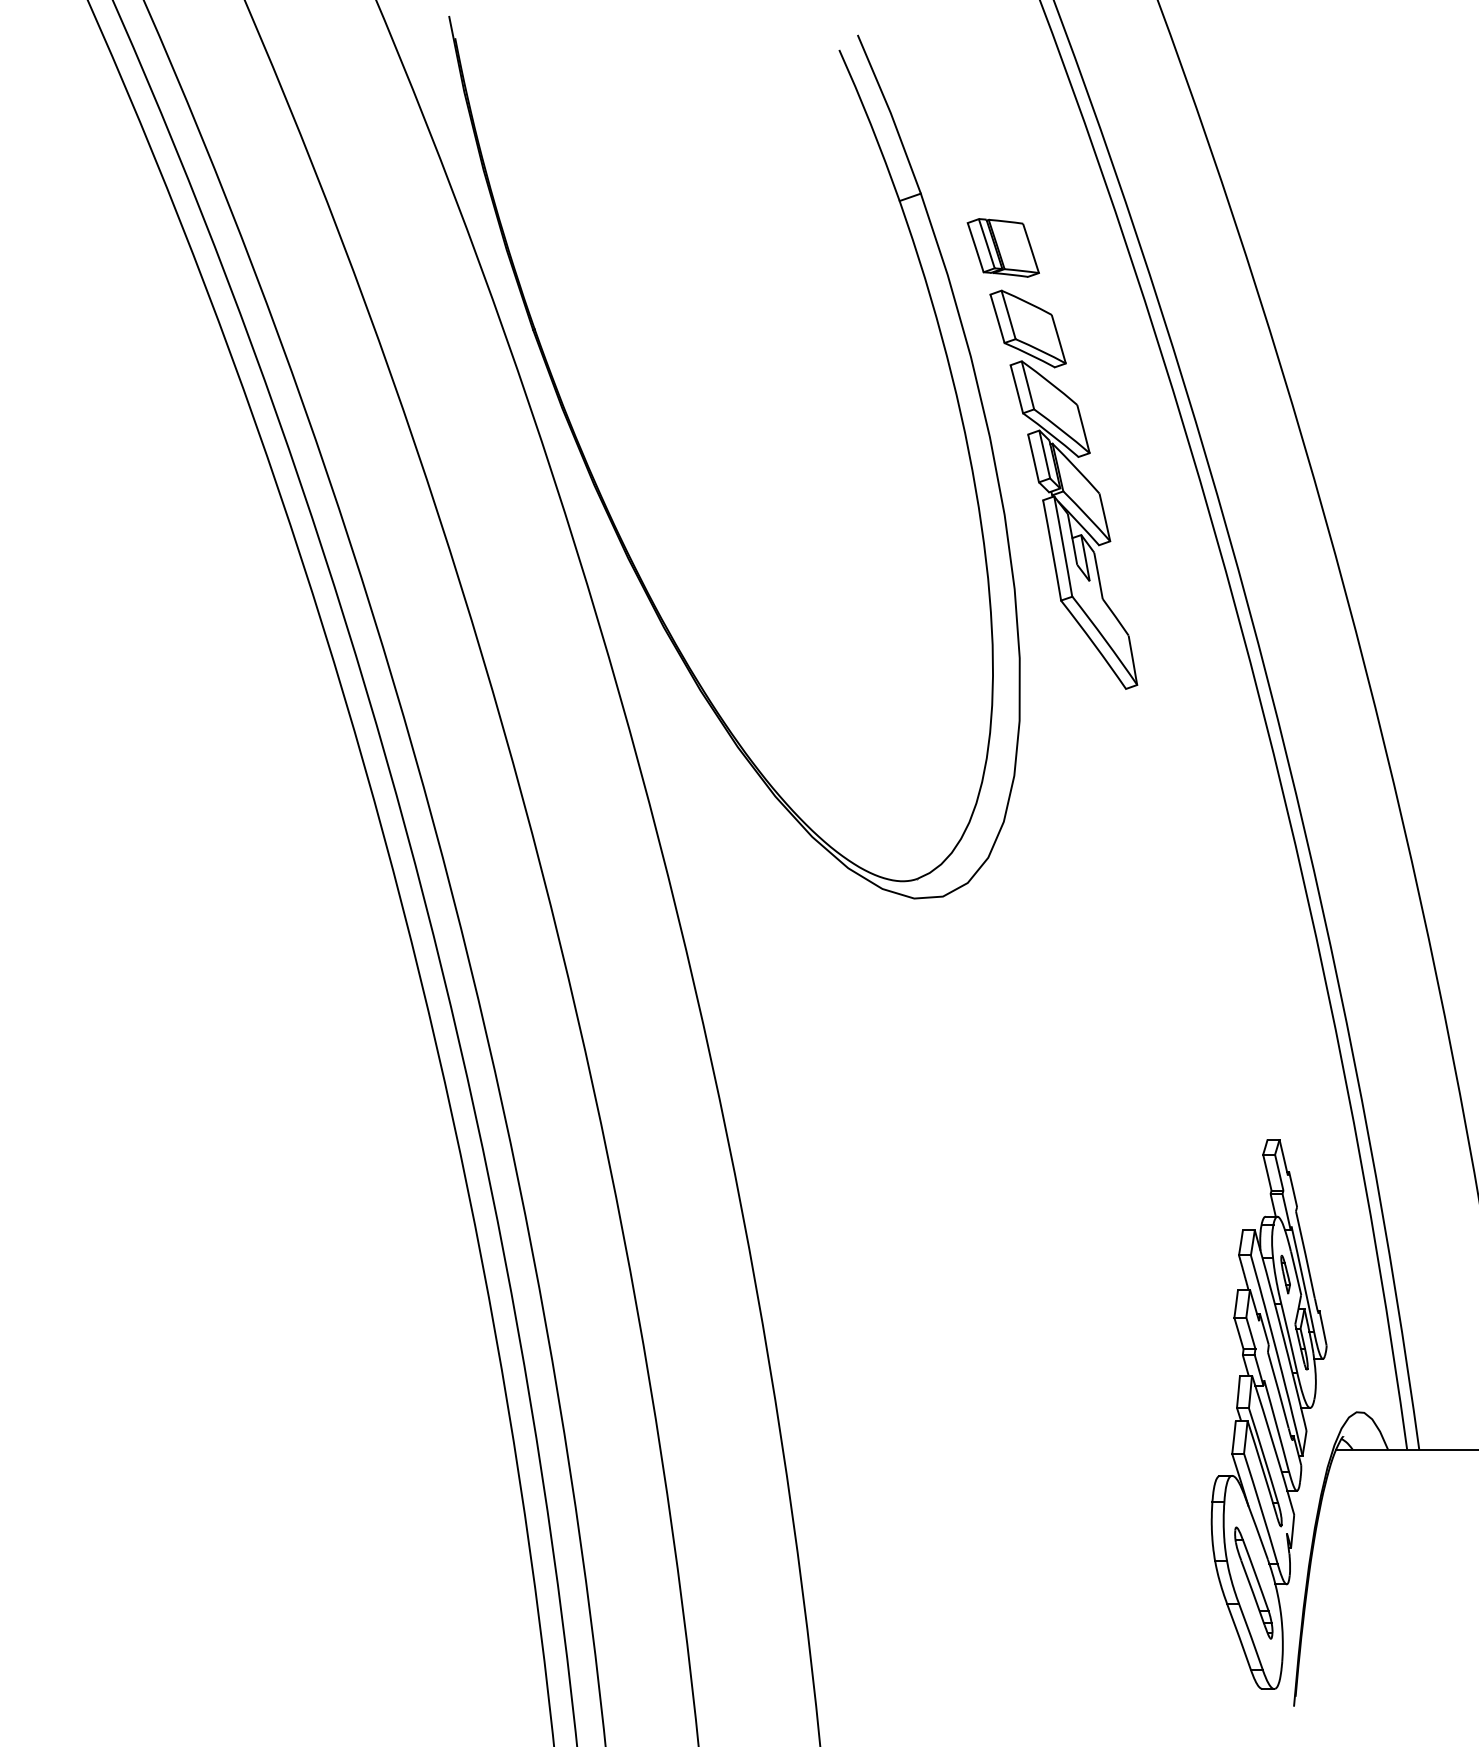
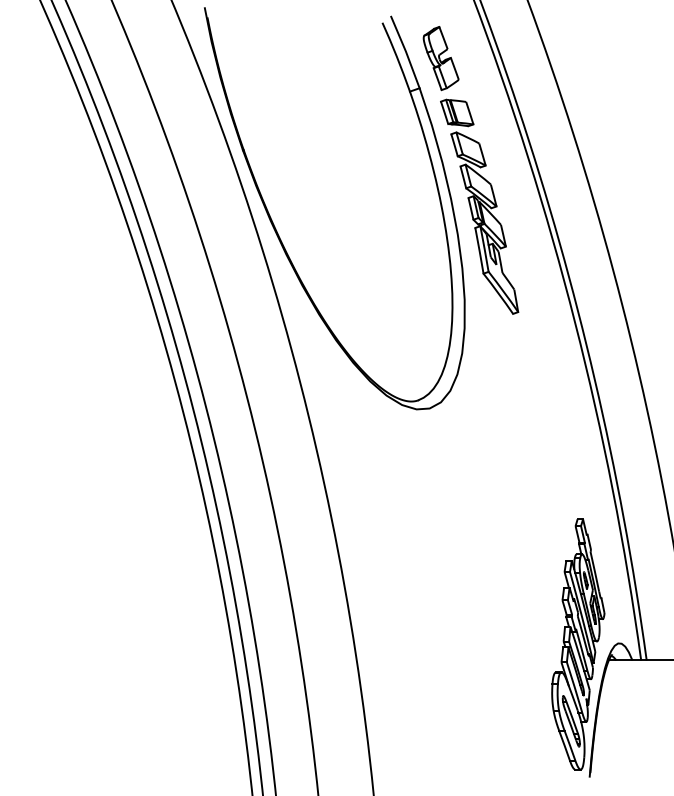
part: (966, 128) -> (440, 58), added

